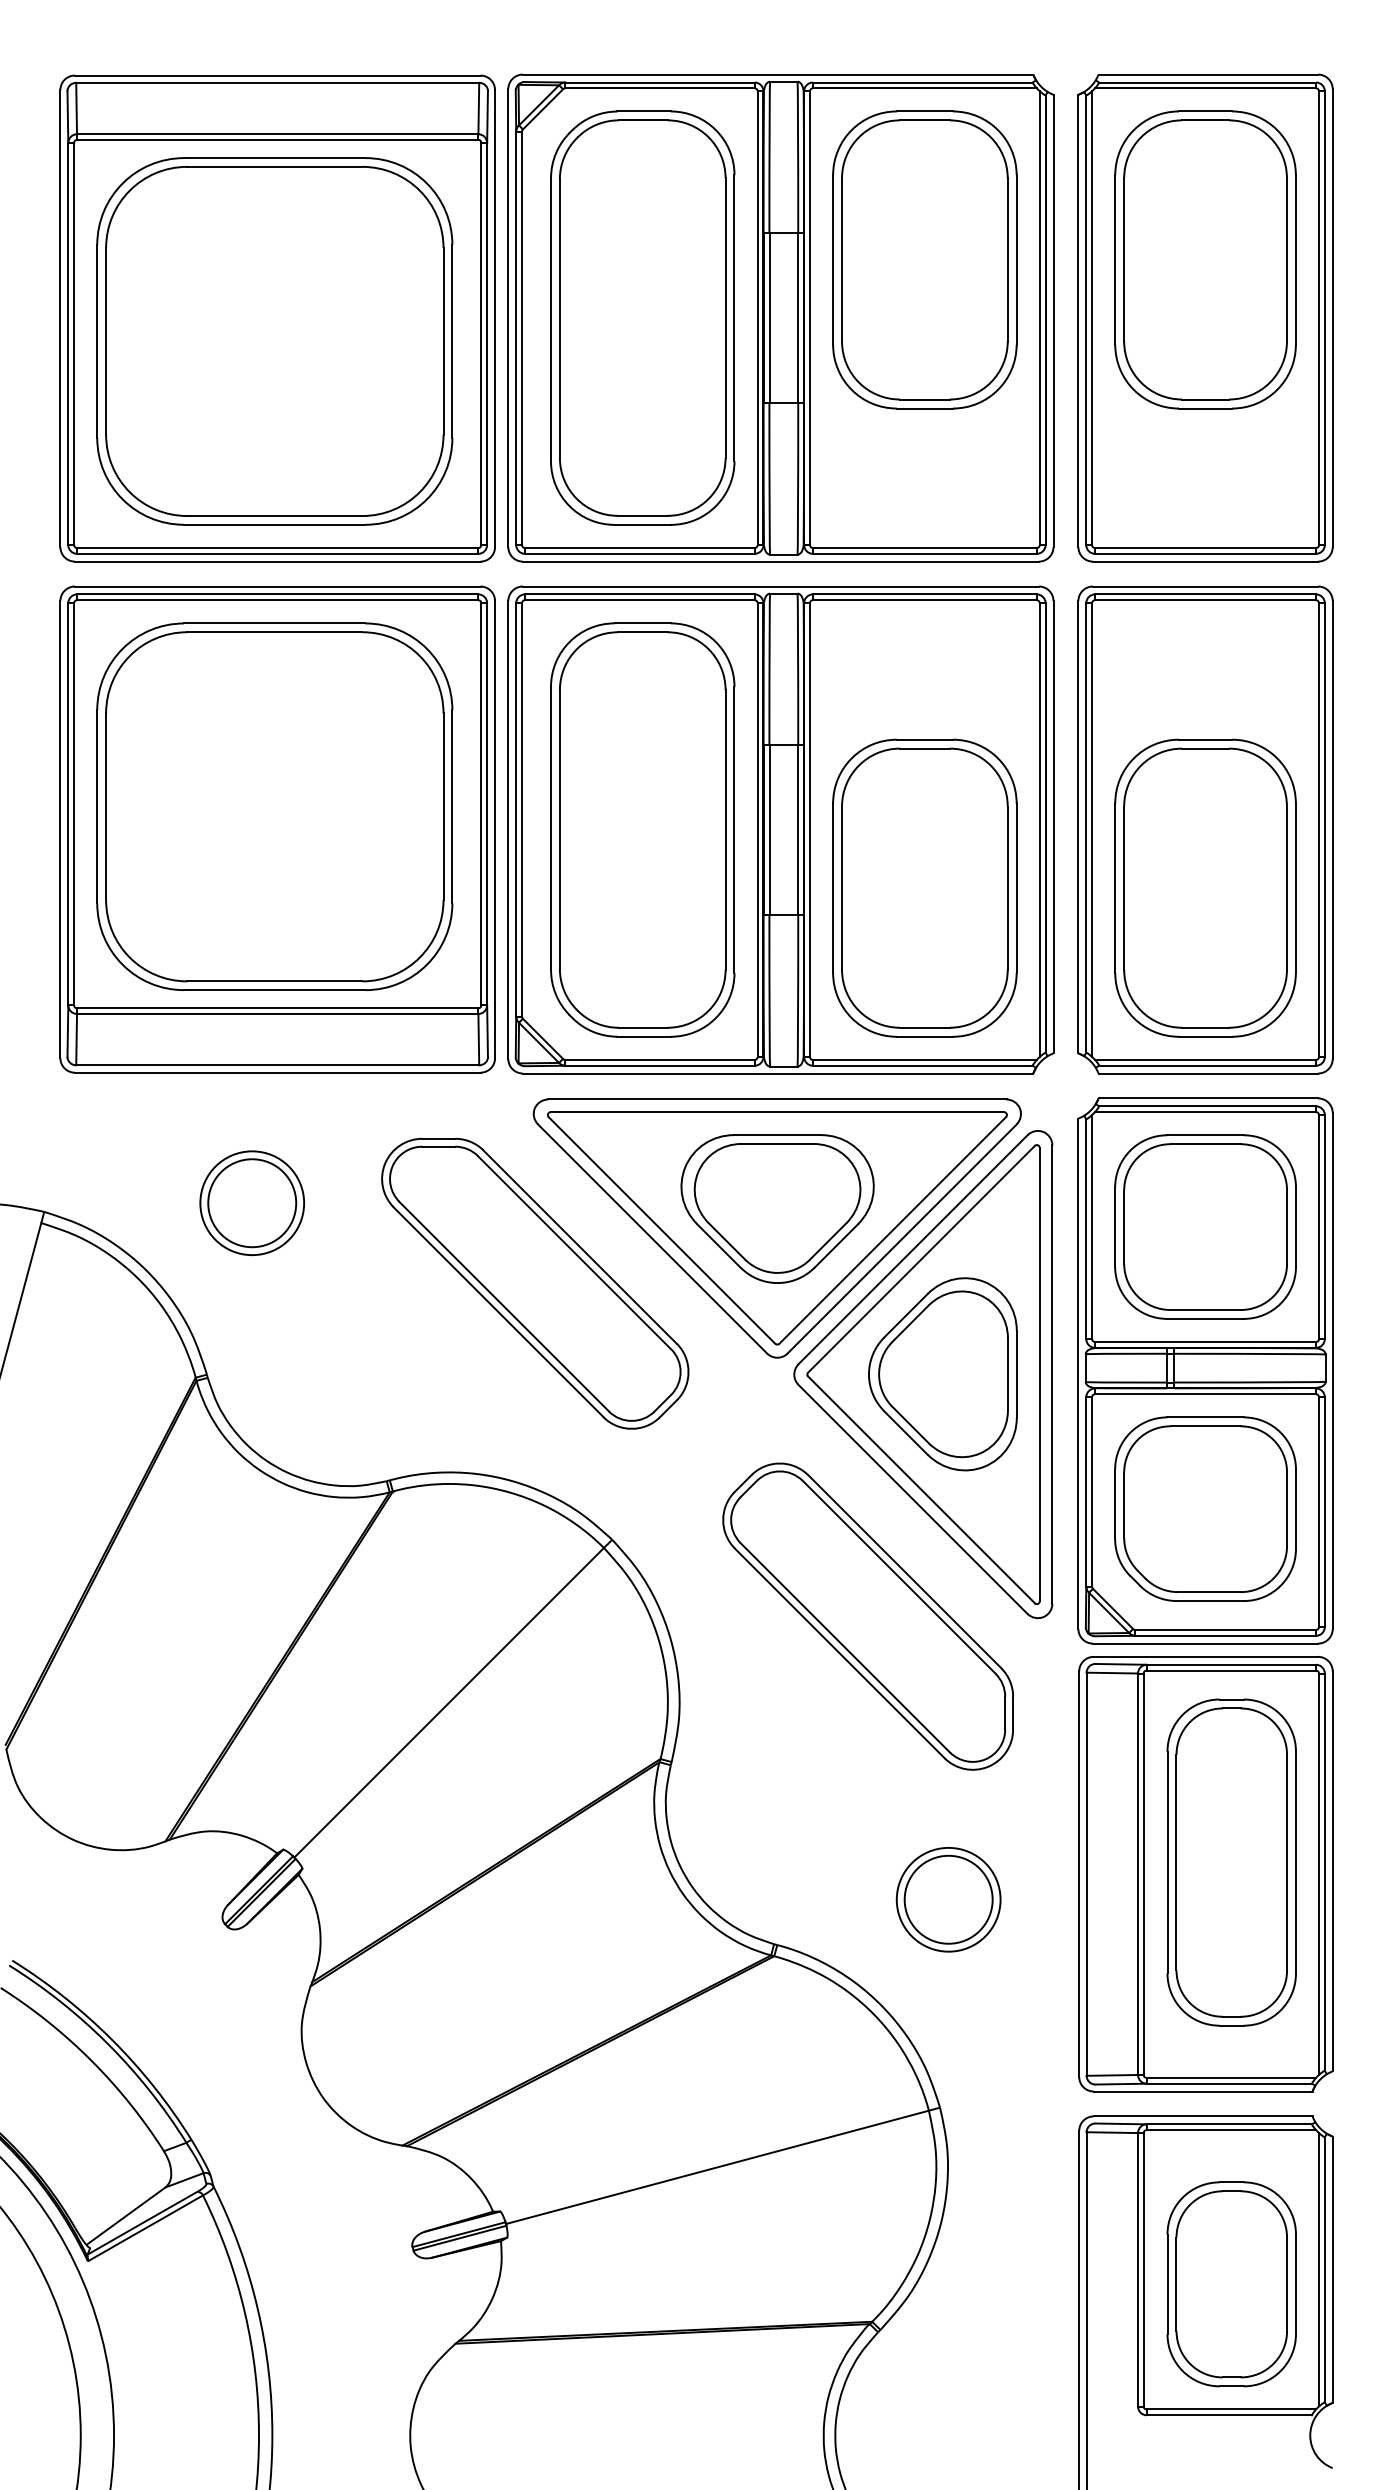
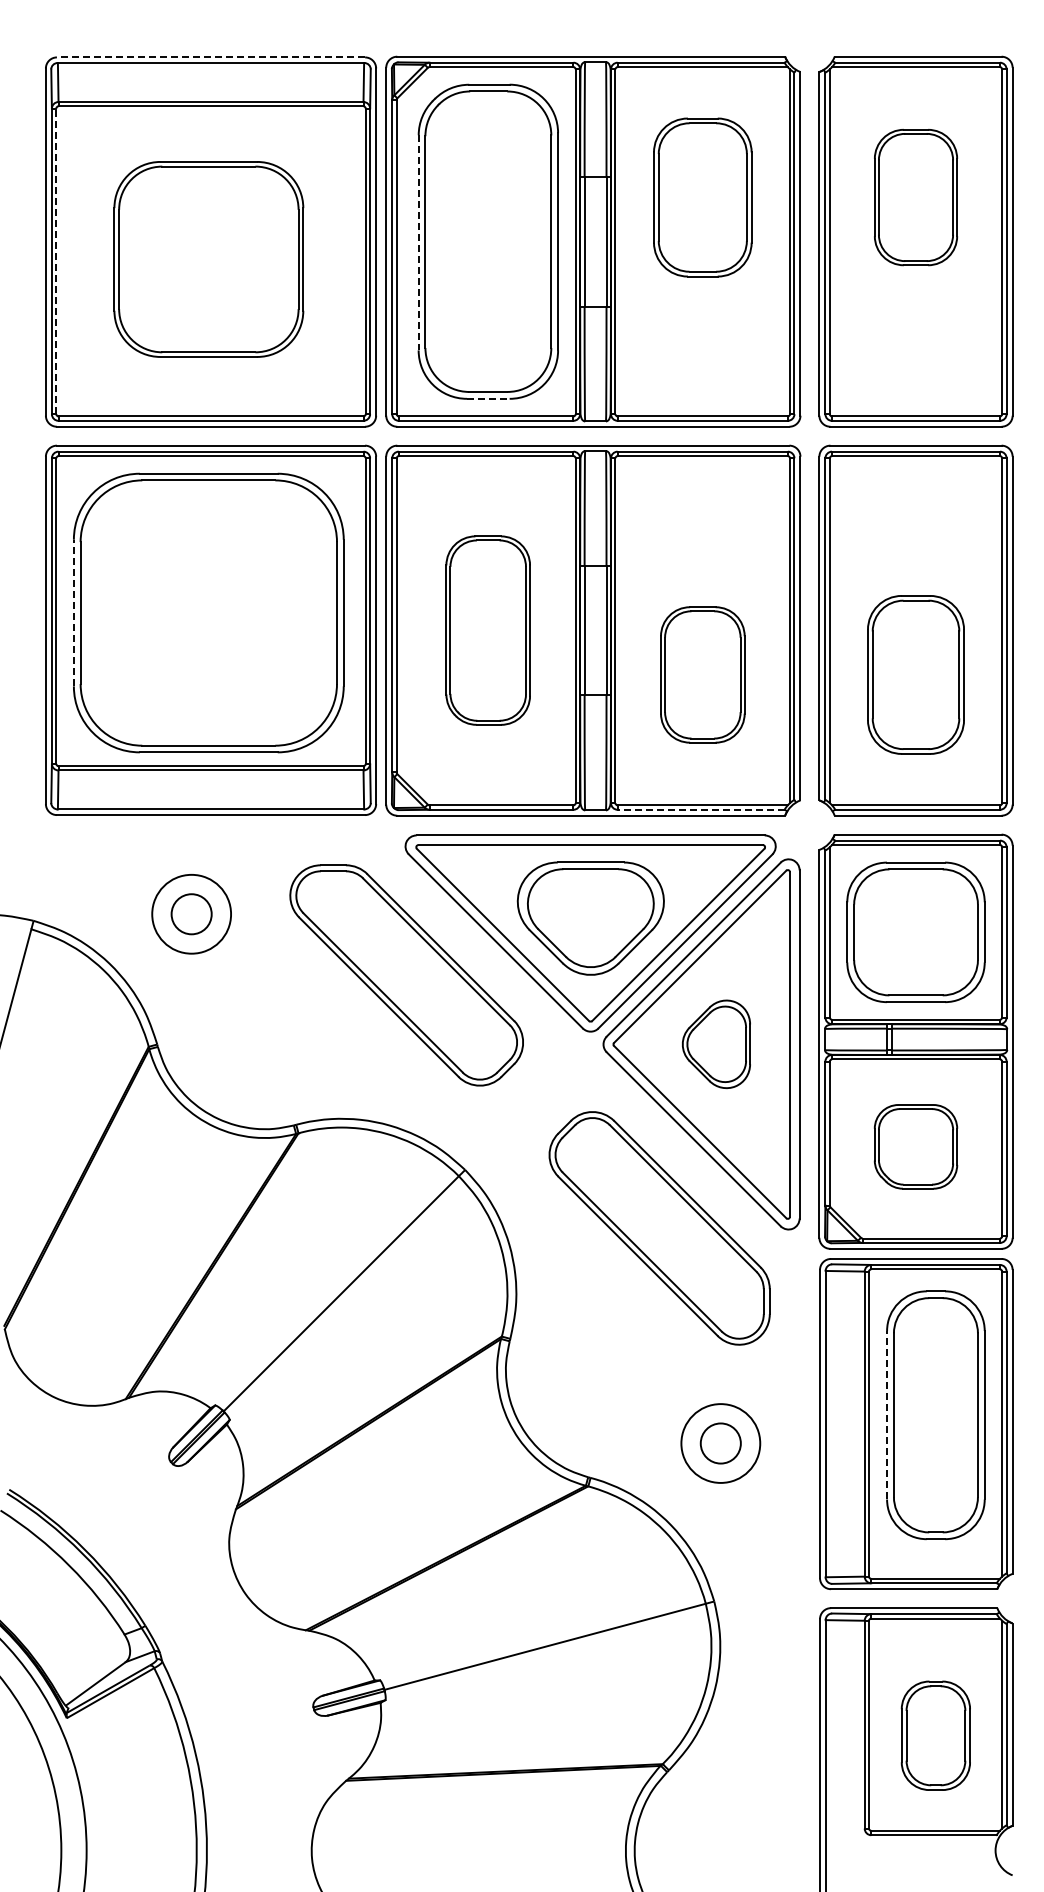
line: (277, 75) -> (210, 57), solid -> dashed
part: (924, 259) -> (702, 197), size x0.7
part: (1204, 259) -> (915, 197), size x0.6
line: (550, 319) -> (418, 242), solid -> dashed
part: (274, 341) -> (208, 259), size x0.7
line: (74, 344) -> (56, 261), solid -> dashed
line: (642, 524) -> (488, 398), solid -> dashed
line: (96, 806) -> (73, 612), solid -> dashed
part: (641, 829) -> (487, 630), size x0.6
part: (924, 887) -> (702, 674), size x0.6
part: (1204, 887) -> (915, 674), size x0.7
line: (921, 1065) -> (700, 809), solid -> dashed
circle: (252, 1202) -> (191, 913), size x0.6
part: (942, 1374) -> (716, 1044), size x0.6
part: (1204, 1508) -> (915, 1146), size x0.6
line: (1168, 1861) -> (887, 1414), solid -> dashed
circle: (948, 1899) -> (720, 1443), size x0.6
part: (1231, 2284) -> (935, 1735), size x0.7

